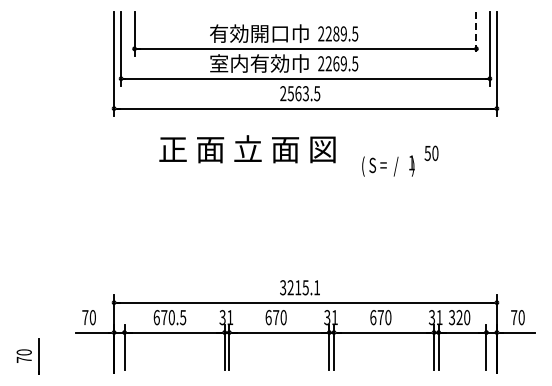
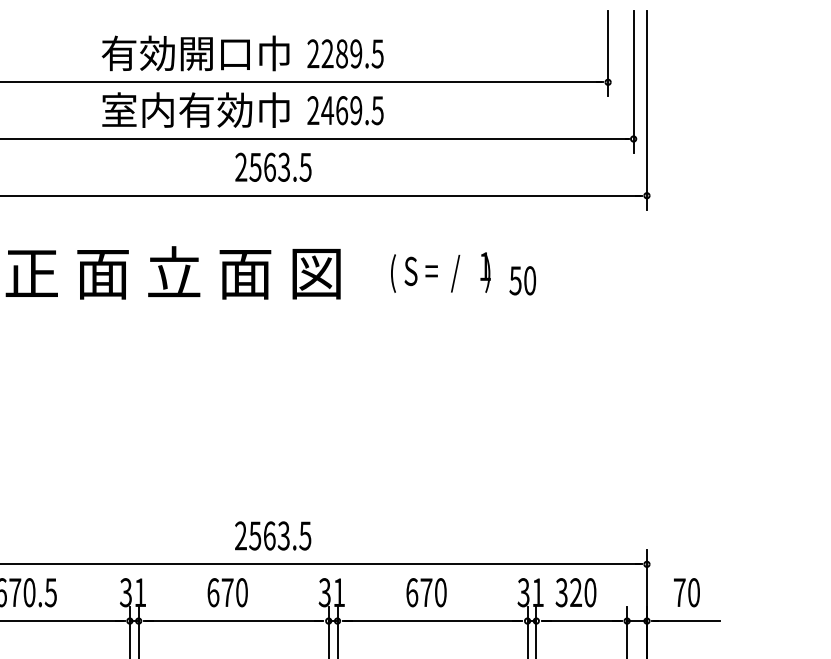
line: (476, 34) -> (608, 54), dashed -> solid
text: (328, 63) -> (327, 110), 2269.5 -> 2469.5
text: (388, 165) -> (441, 271), moved
text: (300, 287) -> (273, 535), 3215.1 -> 2563.5

